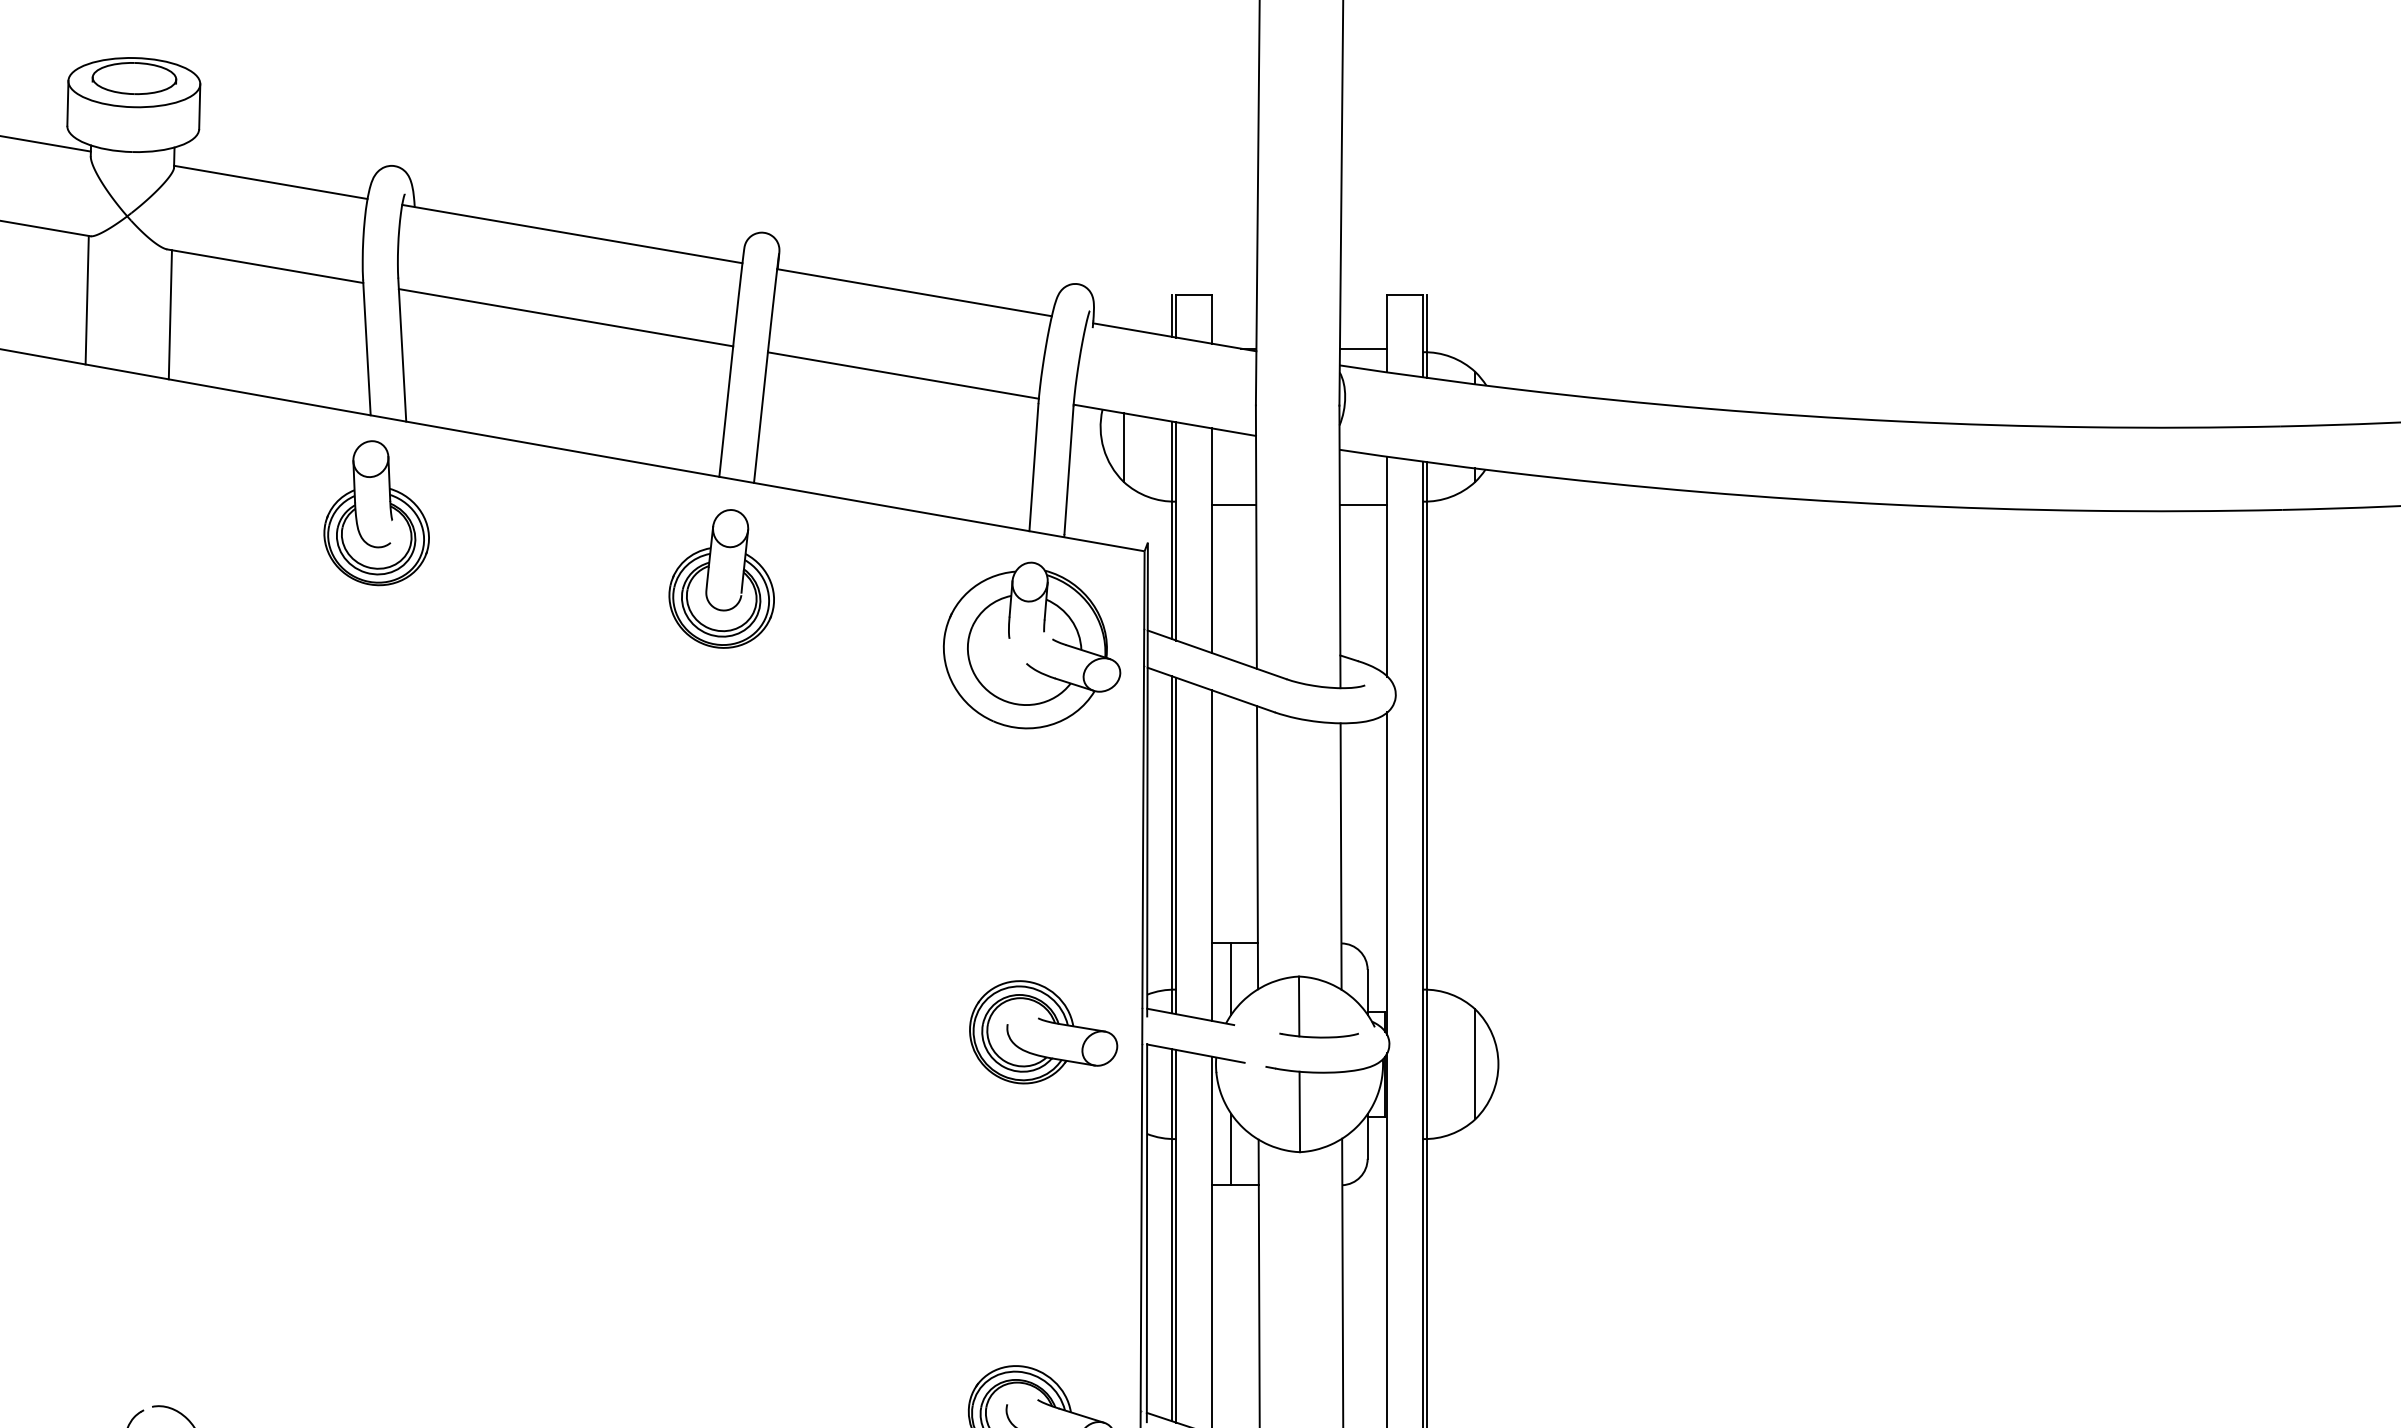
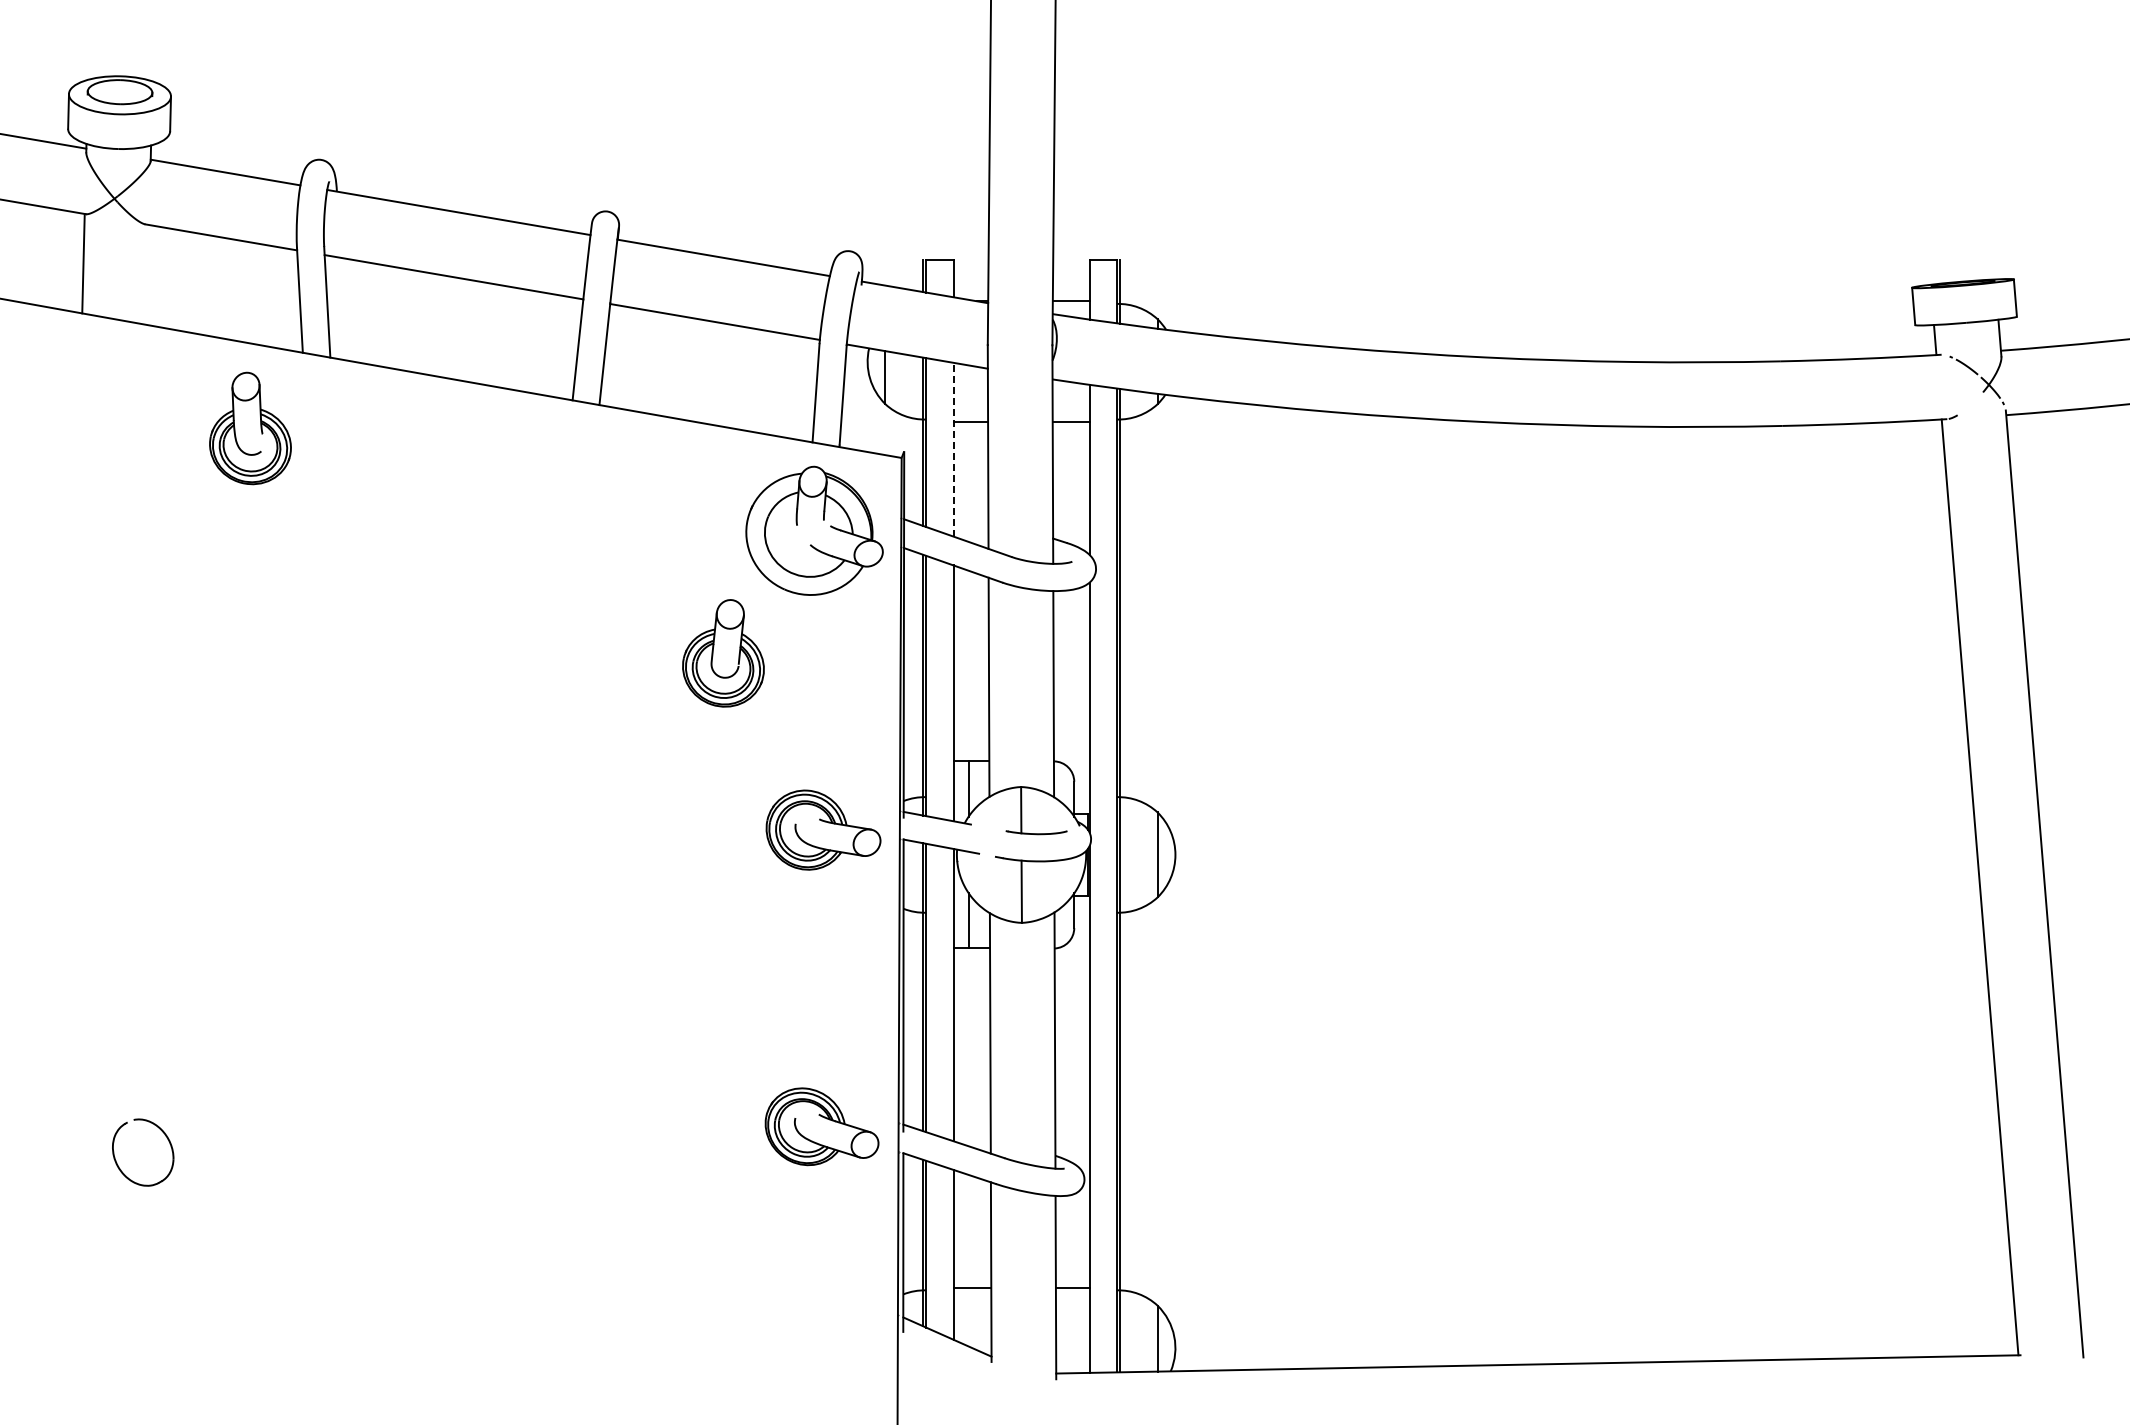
line: (169, 314) -> (147, 274), removed
part: (376, 513) -> (250, 428), moved
line: (1211, 540) -> (953, 449), solid -> dashed
part: (721, 579) -> (723, 653), moved

